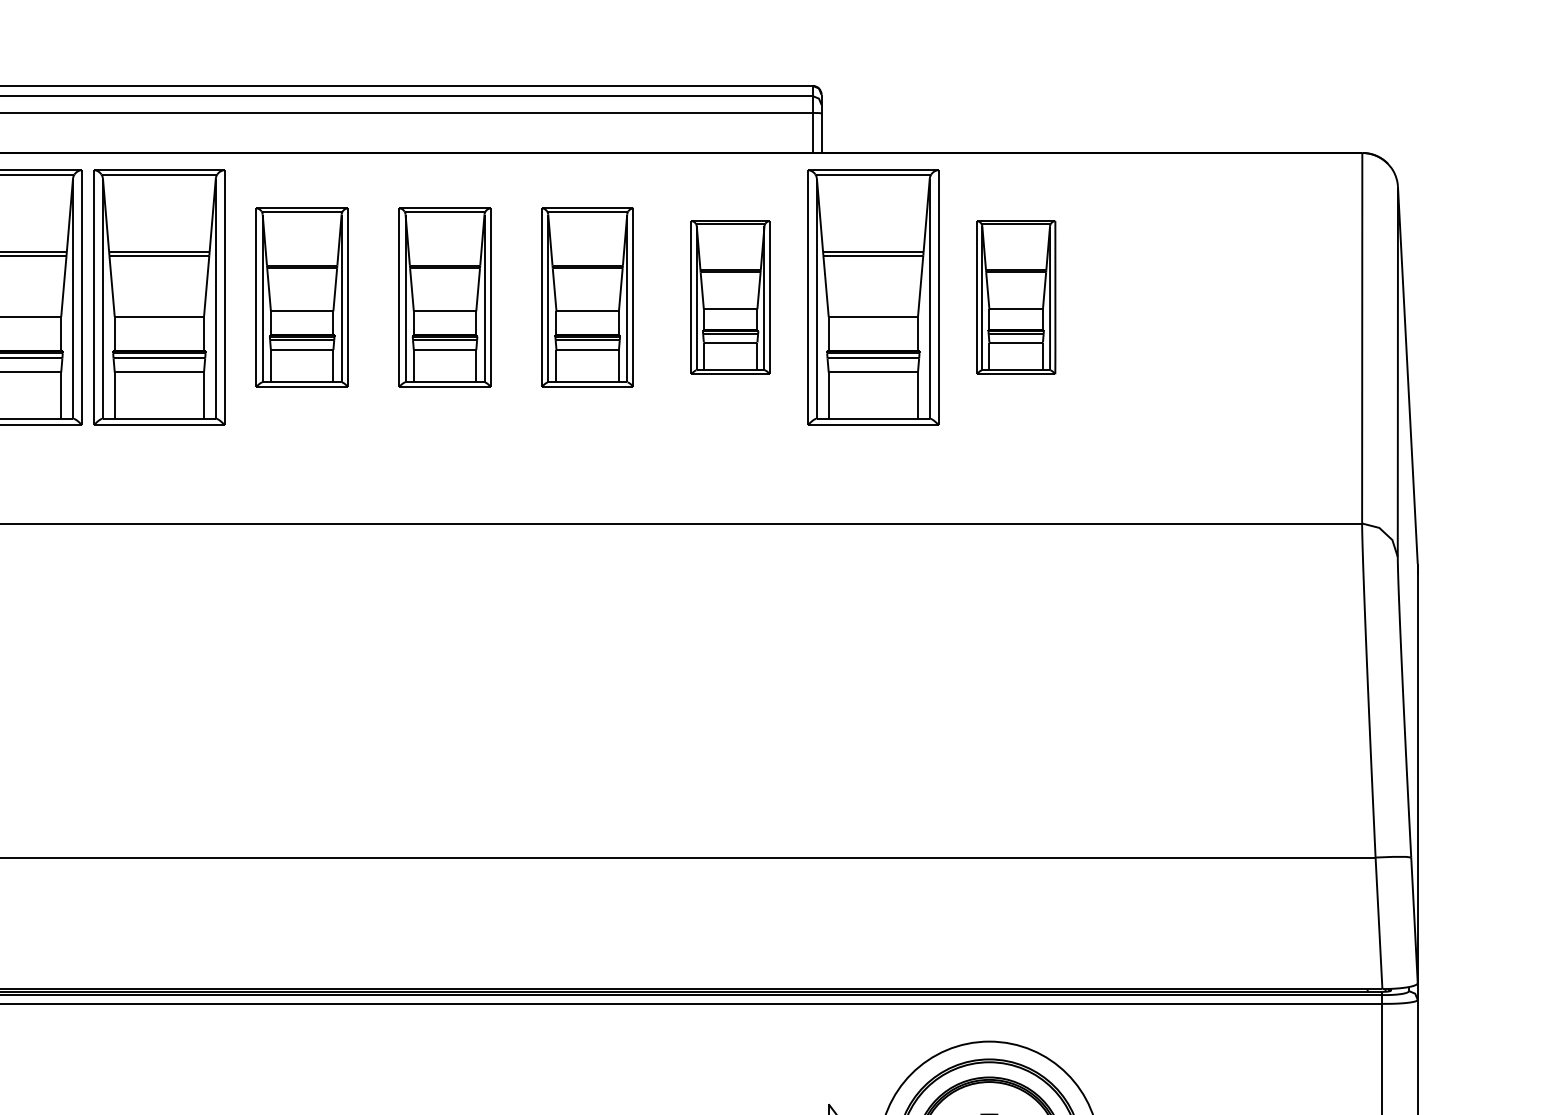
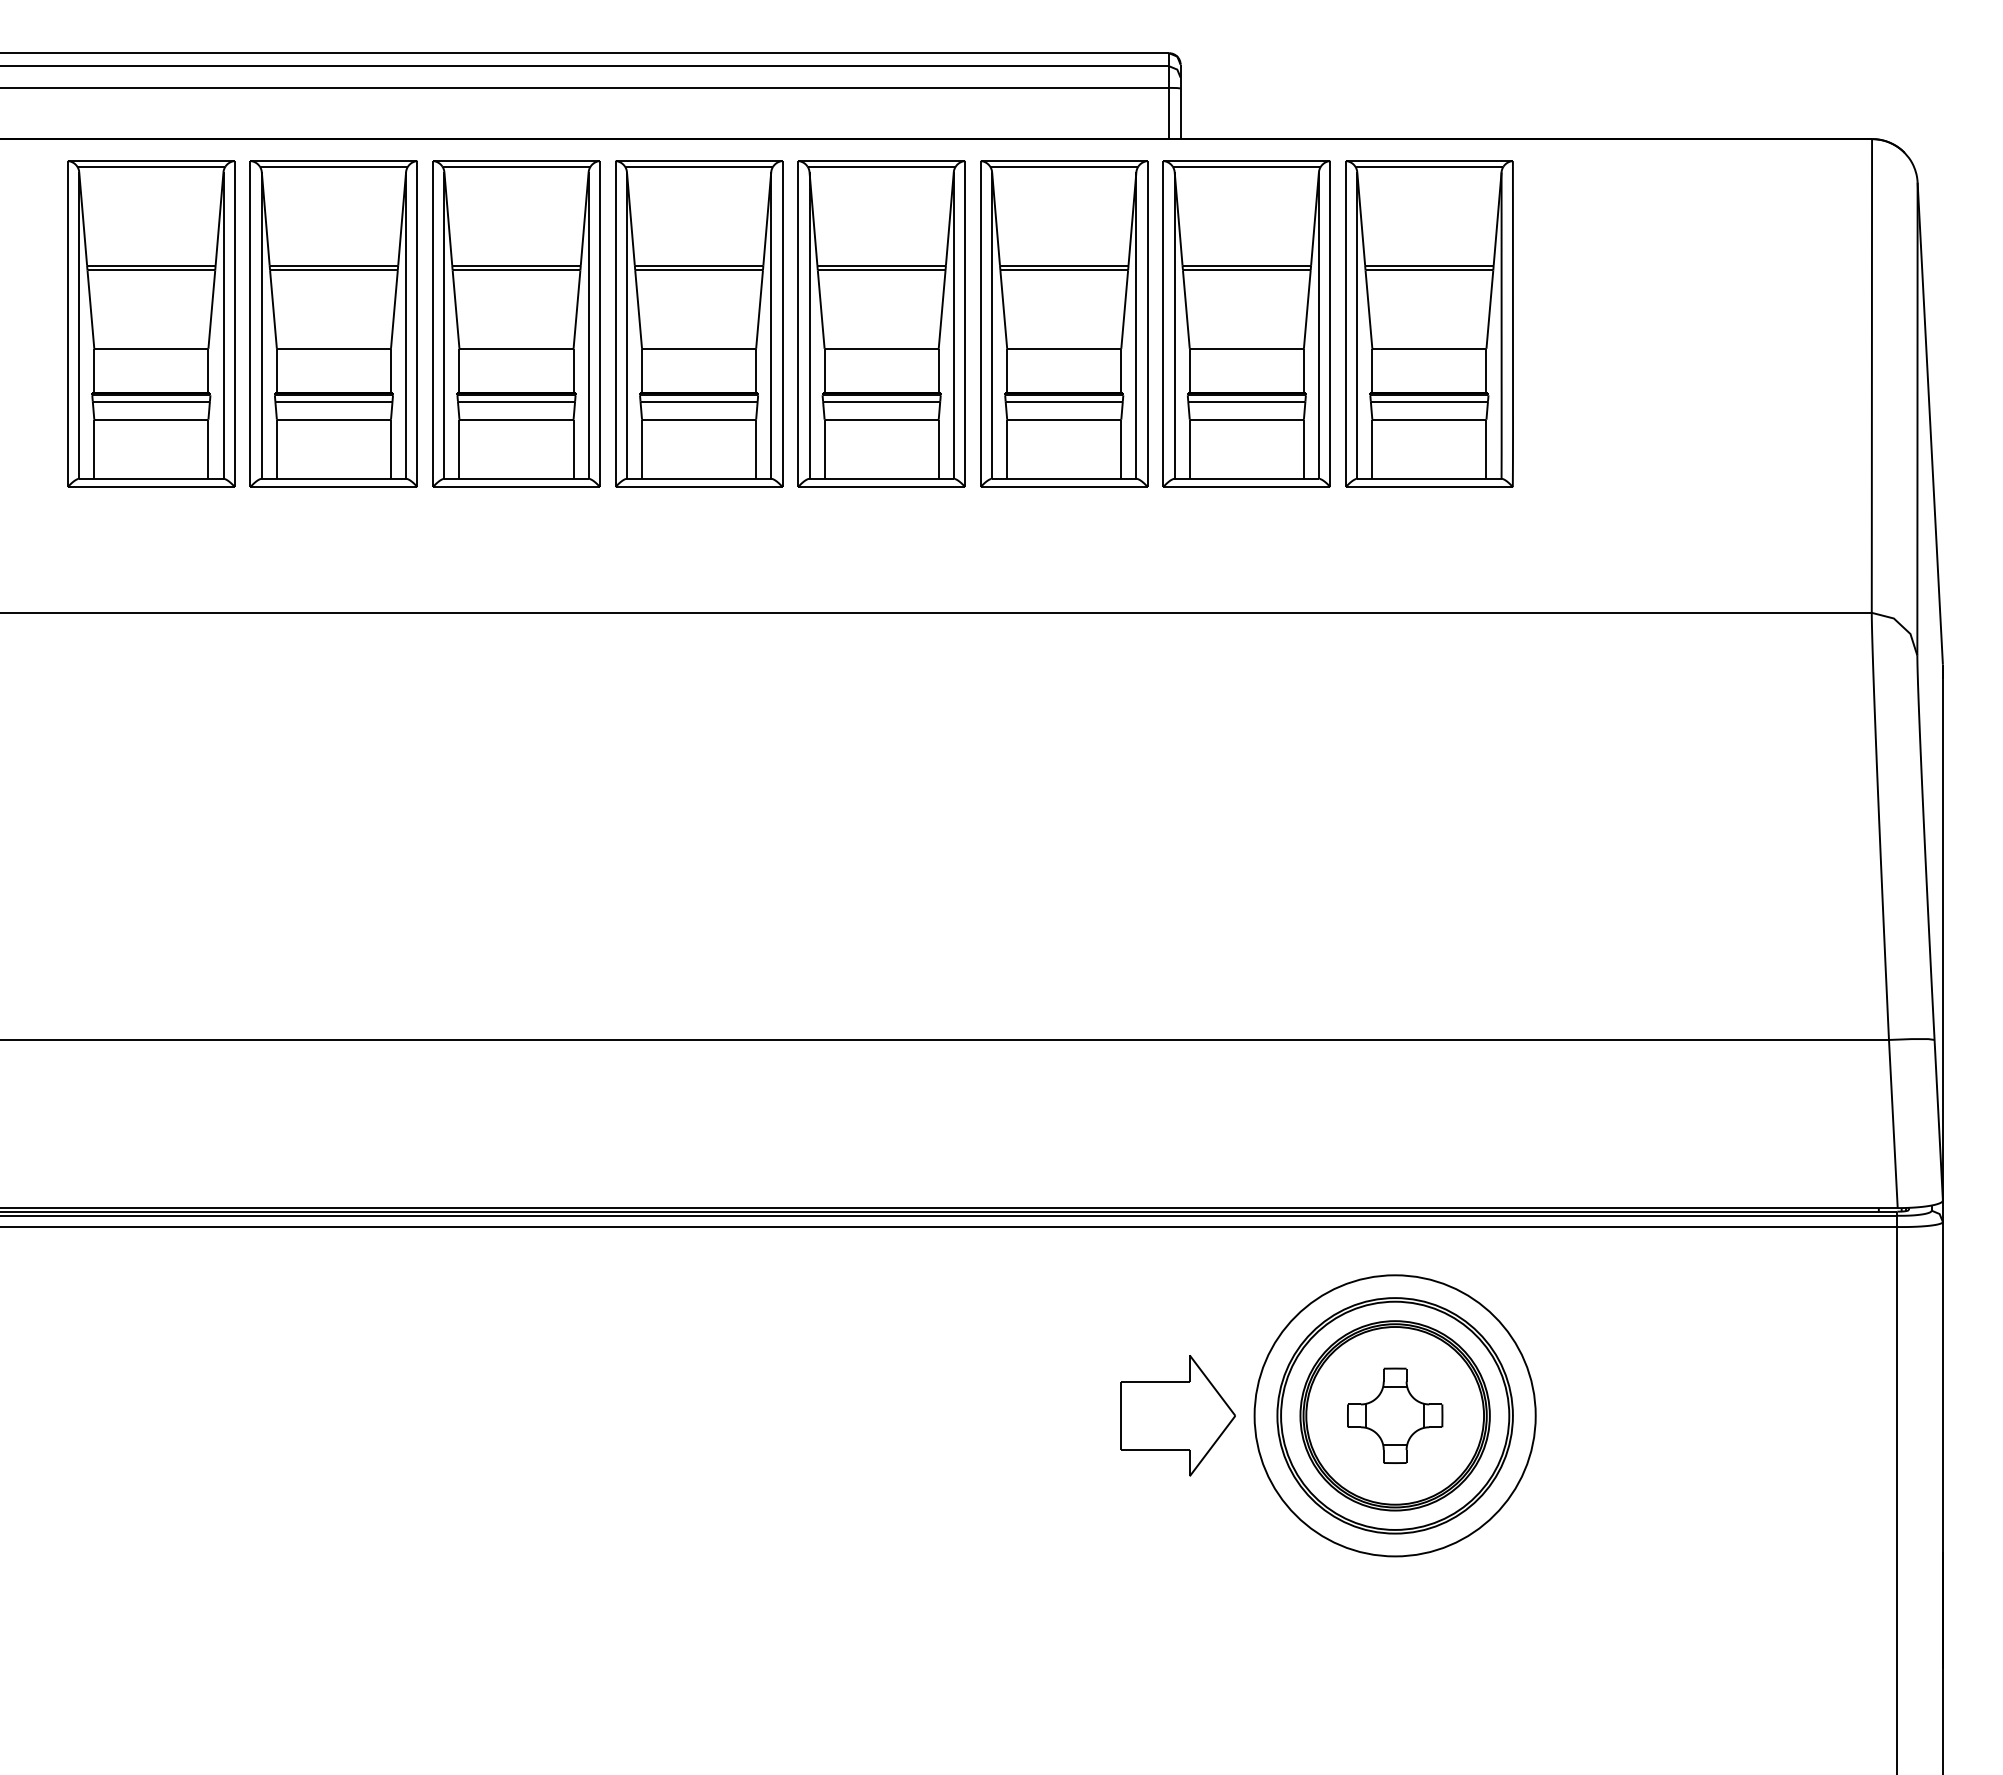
part: (302, 297) -> (516, 323), size x1.43
part: (445, 297) -> (699, 323), size x1.43
part: (587, 297) -> (881, 323), size x1.43
part: (730, 297) -> (1064, 323), size x1.67
part: (1016, 297) -> (1429, 323), size x1.67

